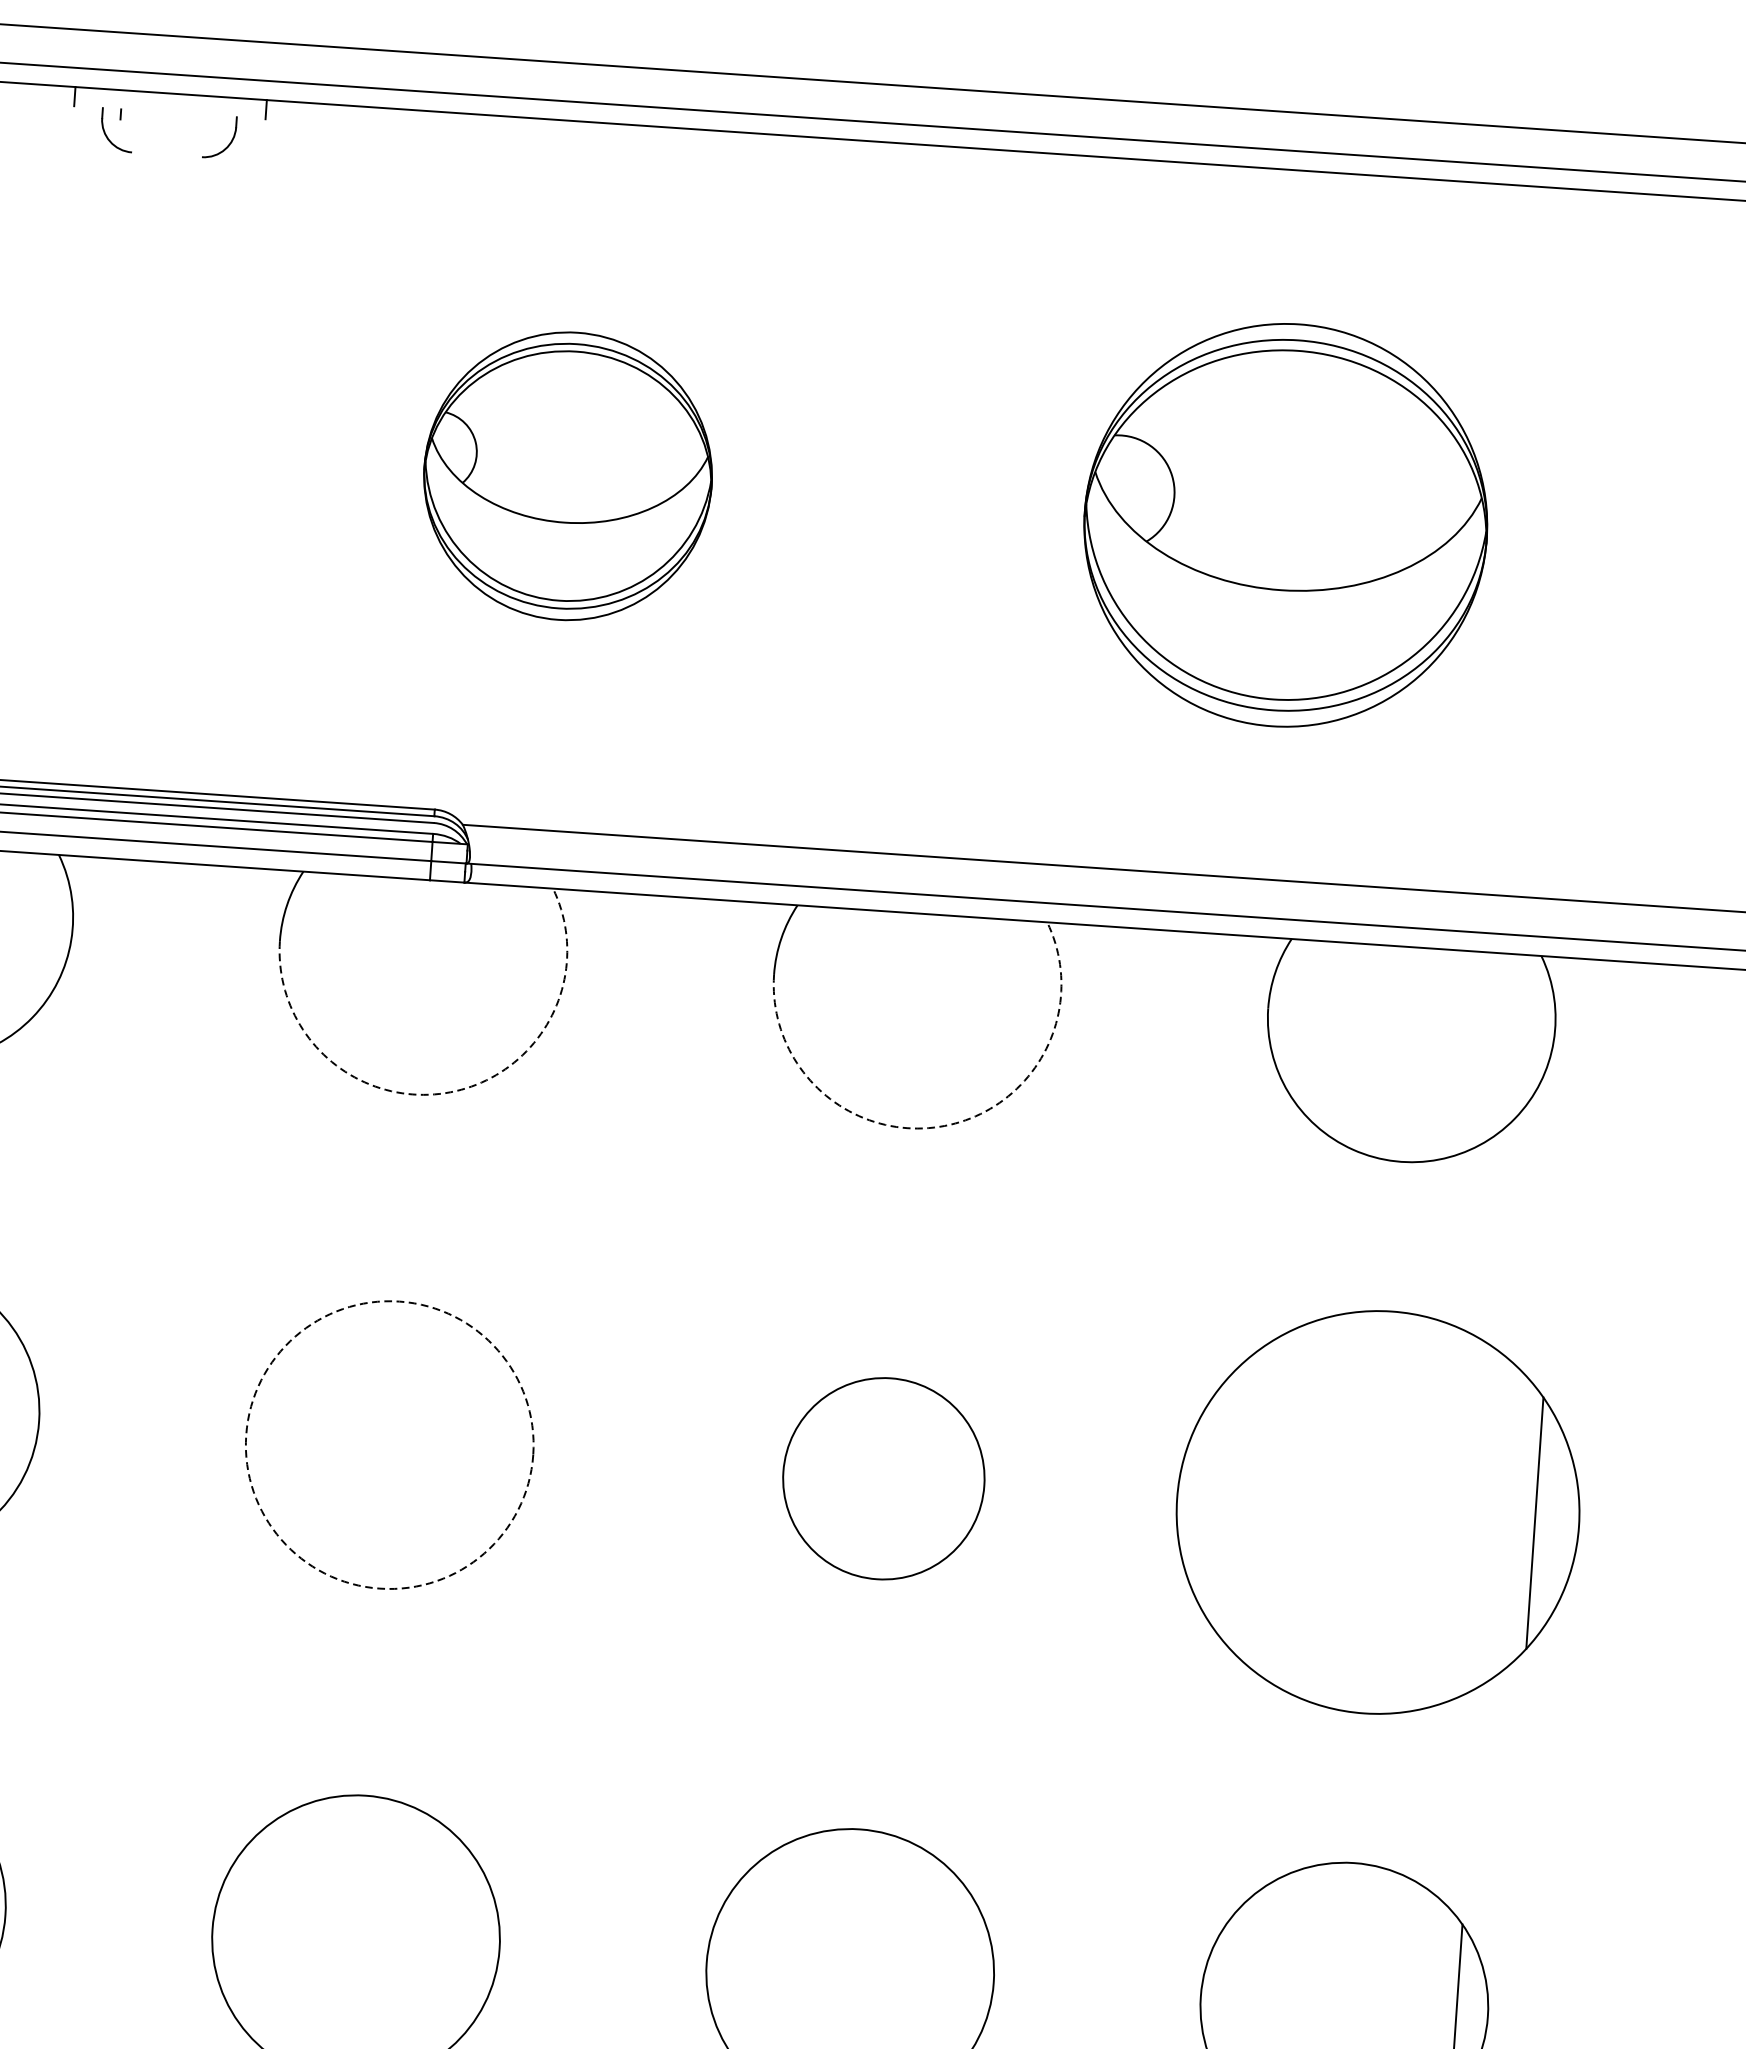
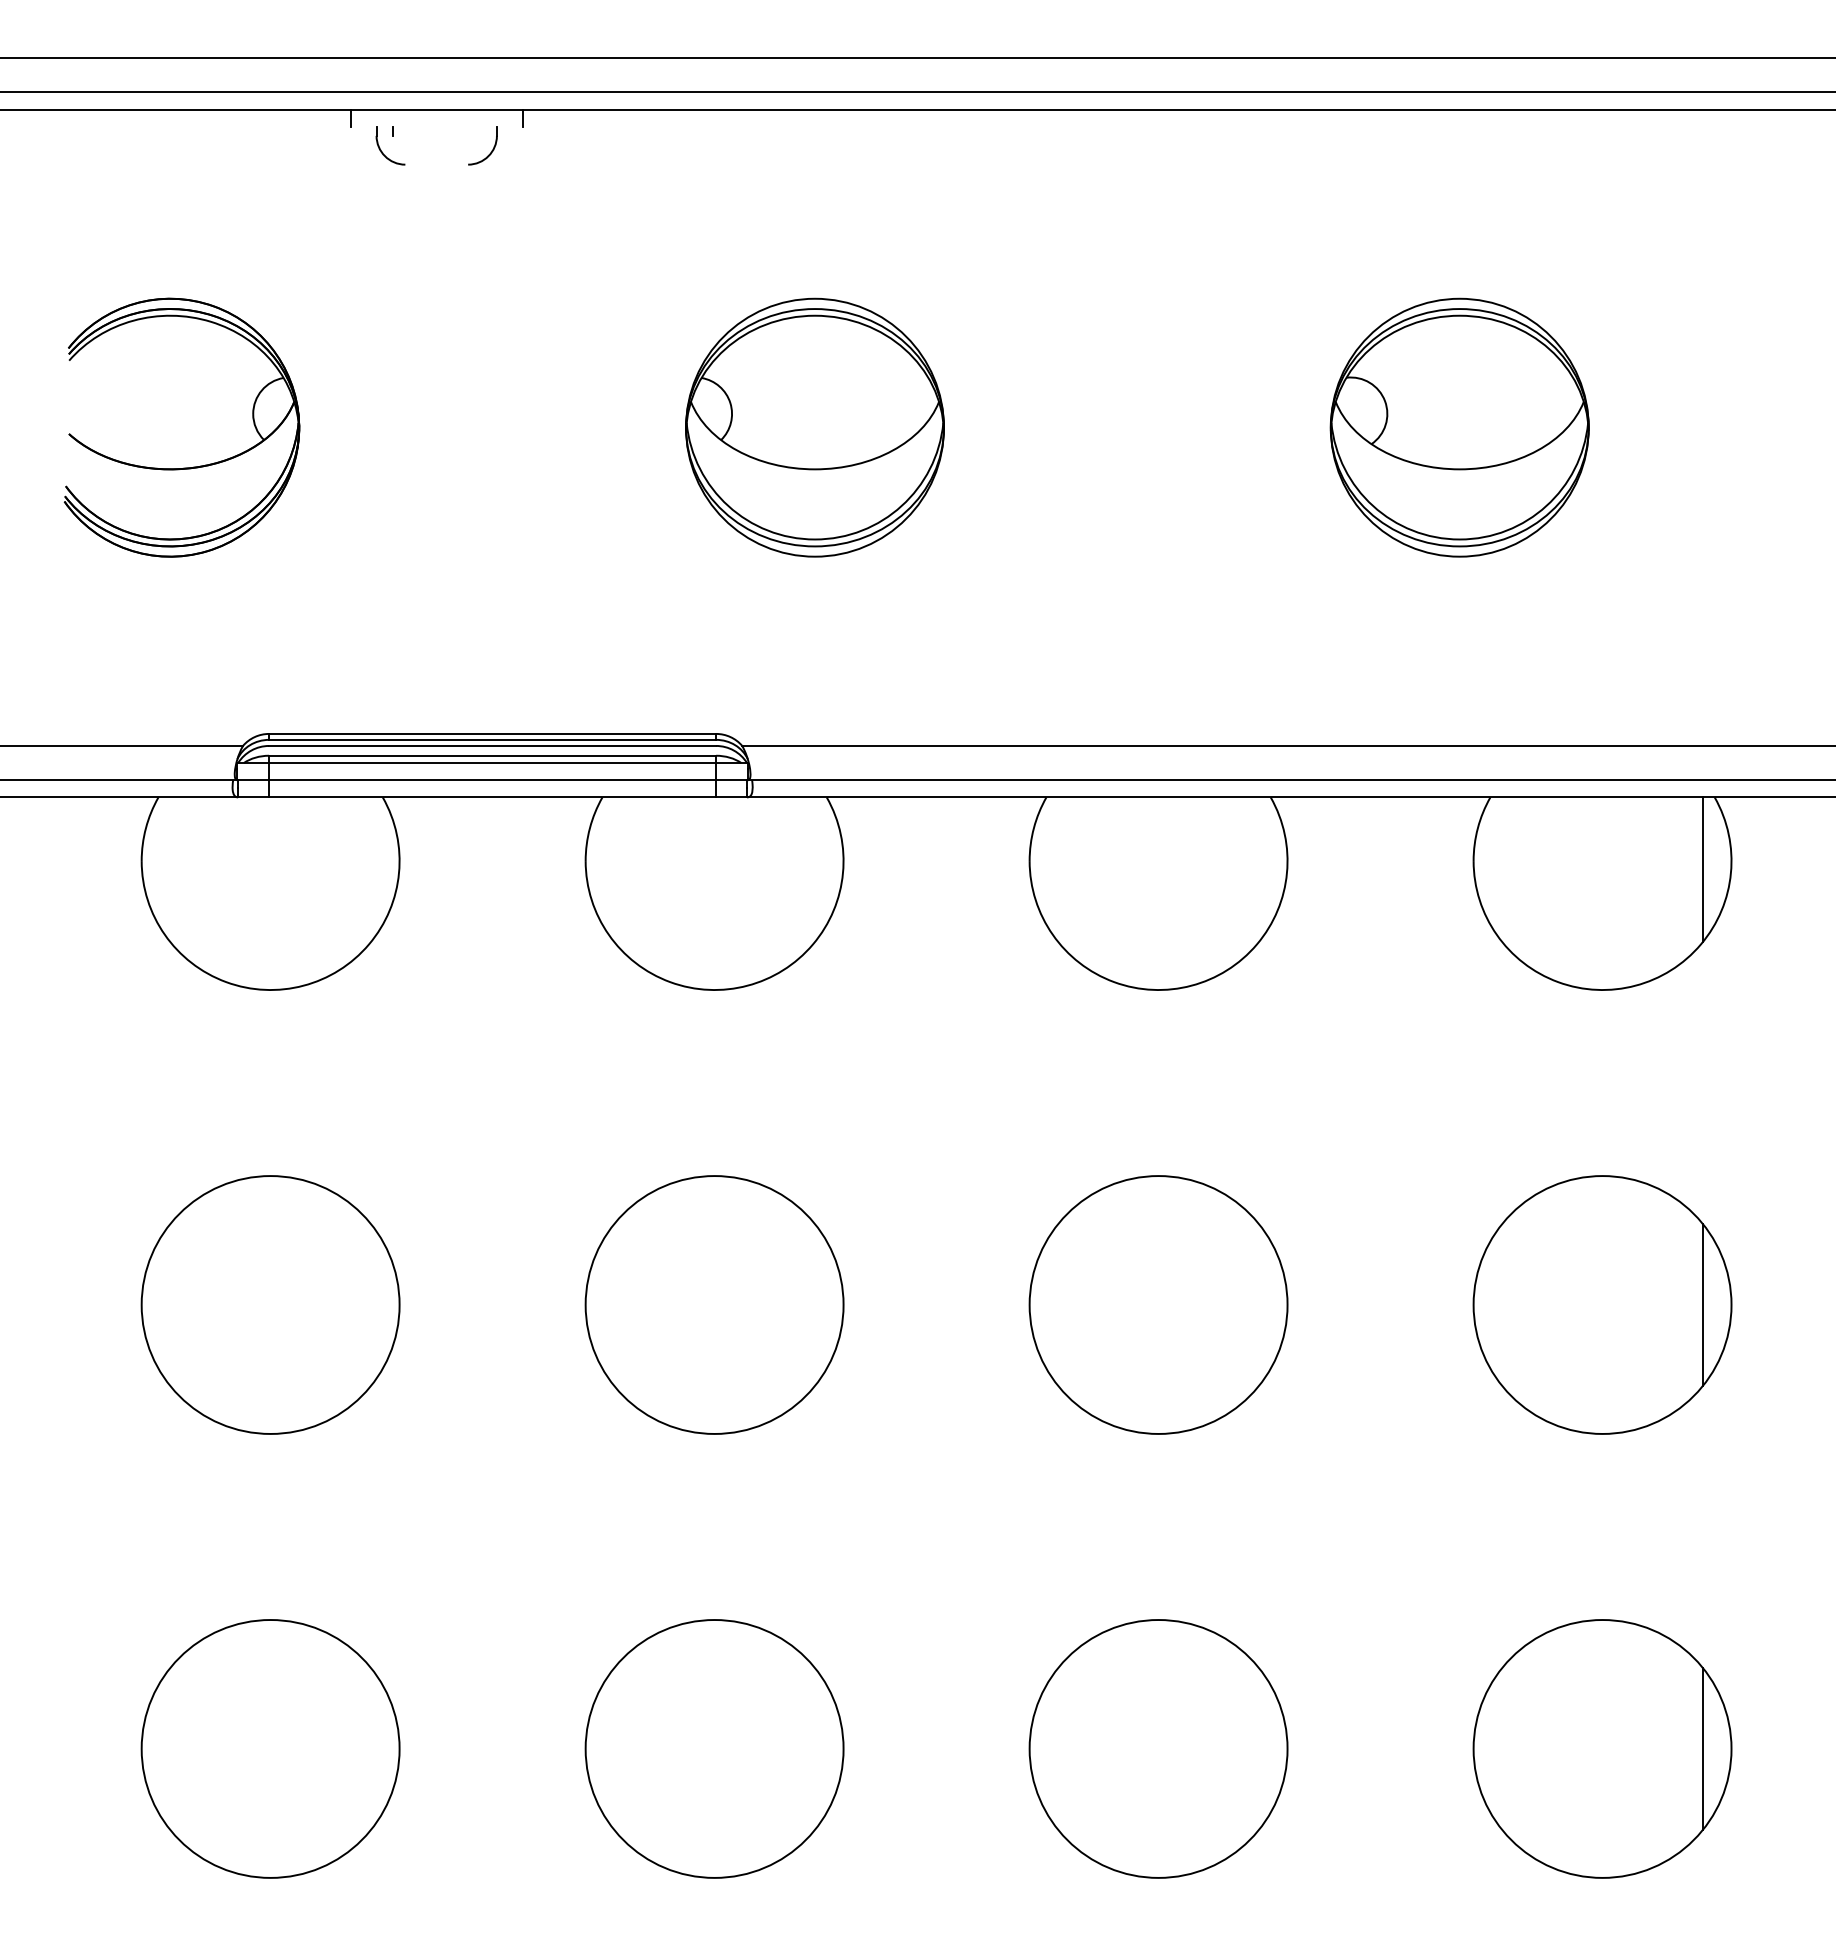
part: (1285, 524) -> (1459, 427), size x0.71
line: (1523, 1035) -> (1703, 869), added
arc: (450, 1091) -> (747, 985), dashed -> solid
arc: (944, 1125) -> (1191, 985), dashed -> solid
circle: (389, 1444) -> (714, 1304), dashed -> solid
circle: (883, 1478) -> (1158, 1304), size x1.43
part: (1378, 1511) -> (1602, 1304), size x0.71

